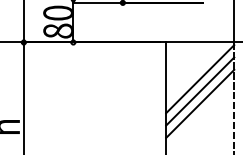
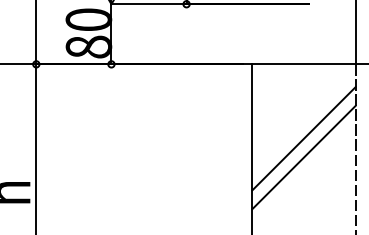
line: (200, 79) -> (304, 120), removed

